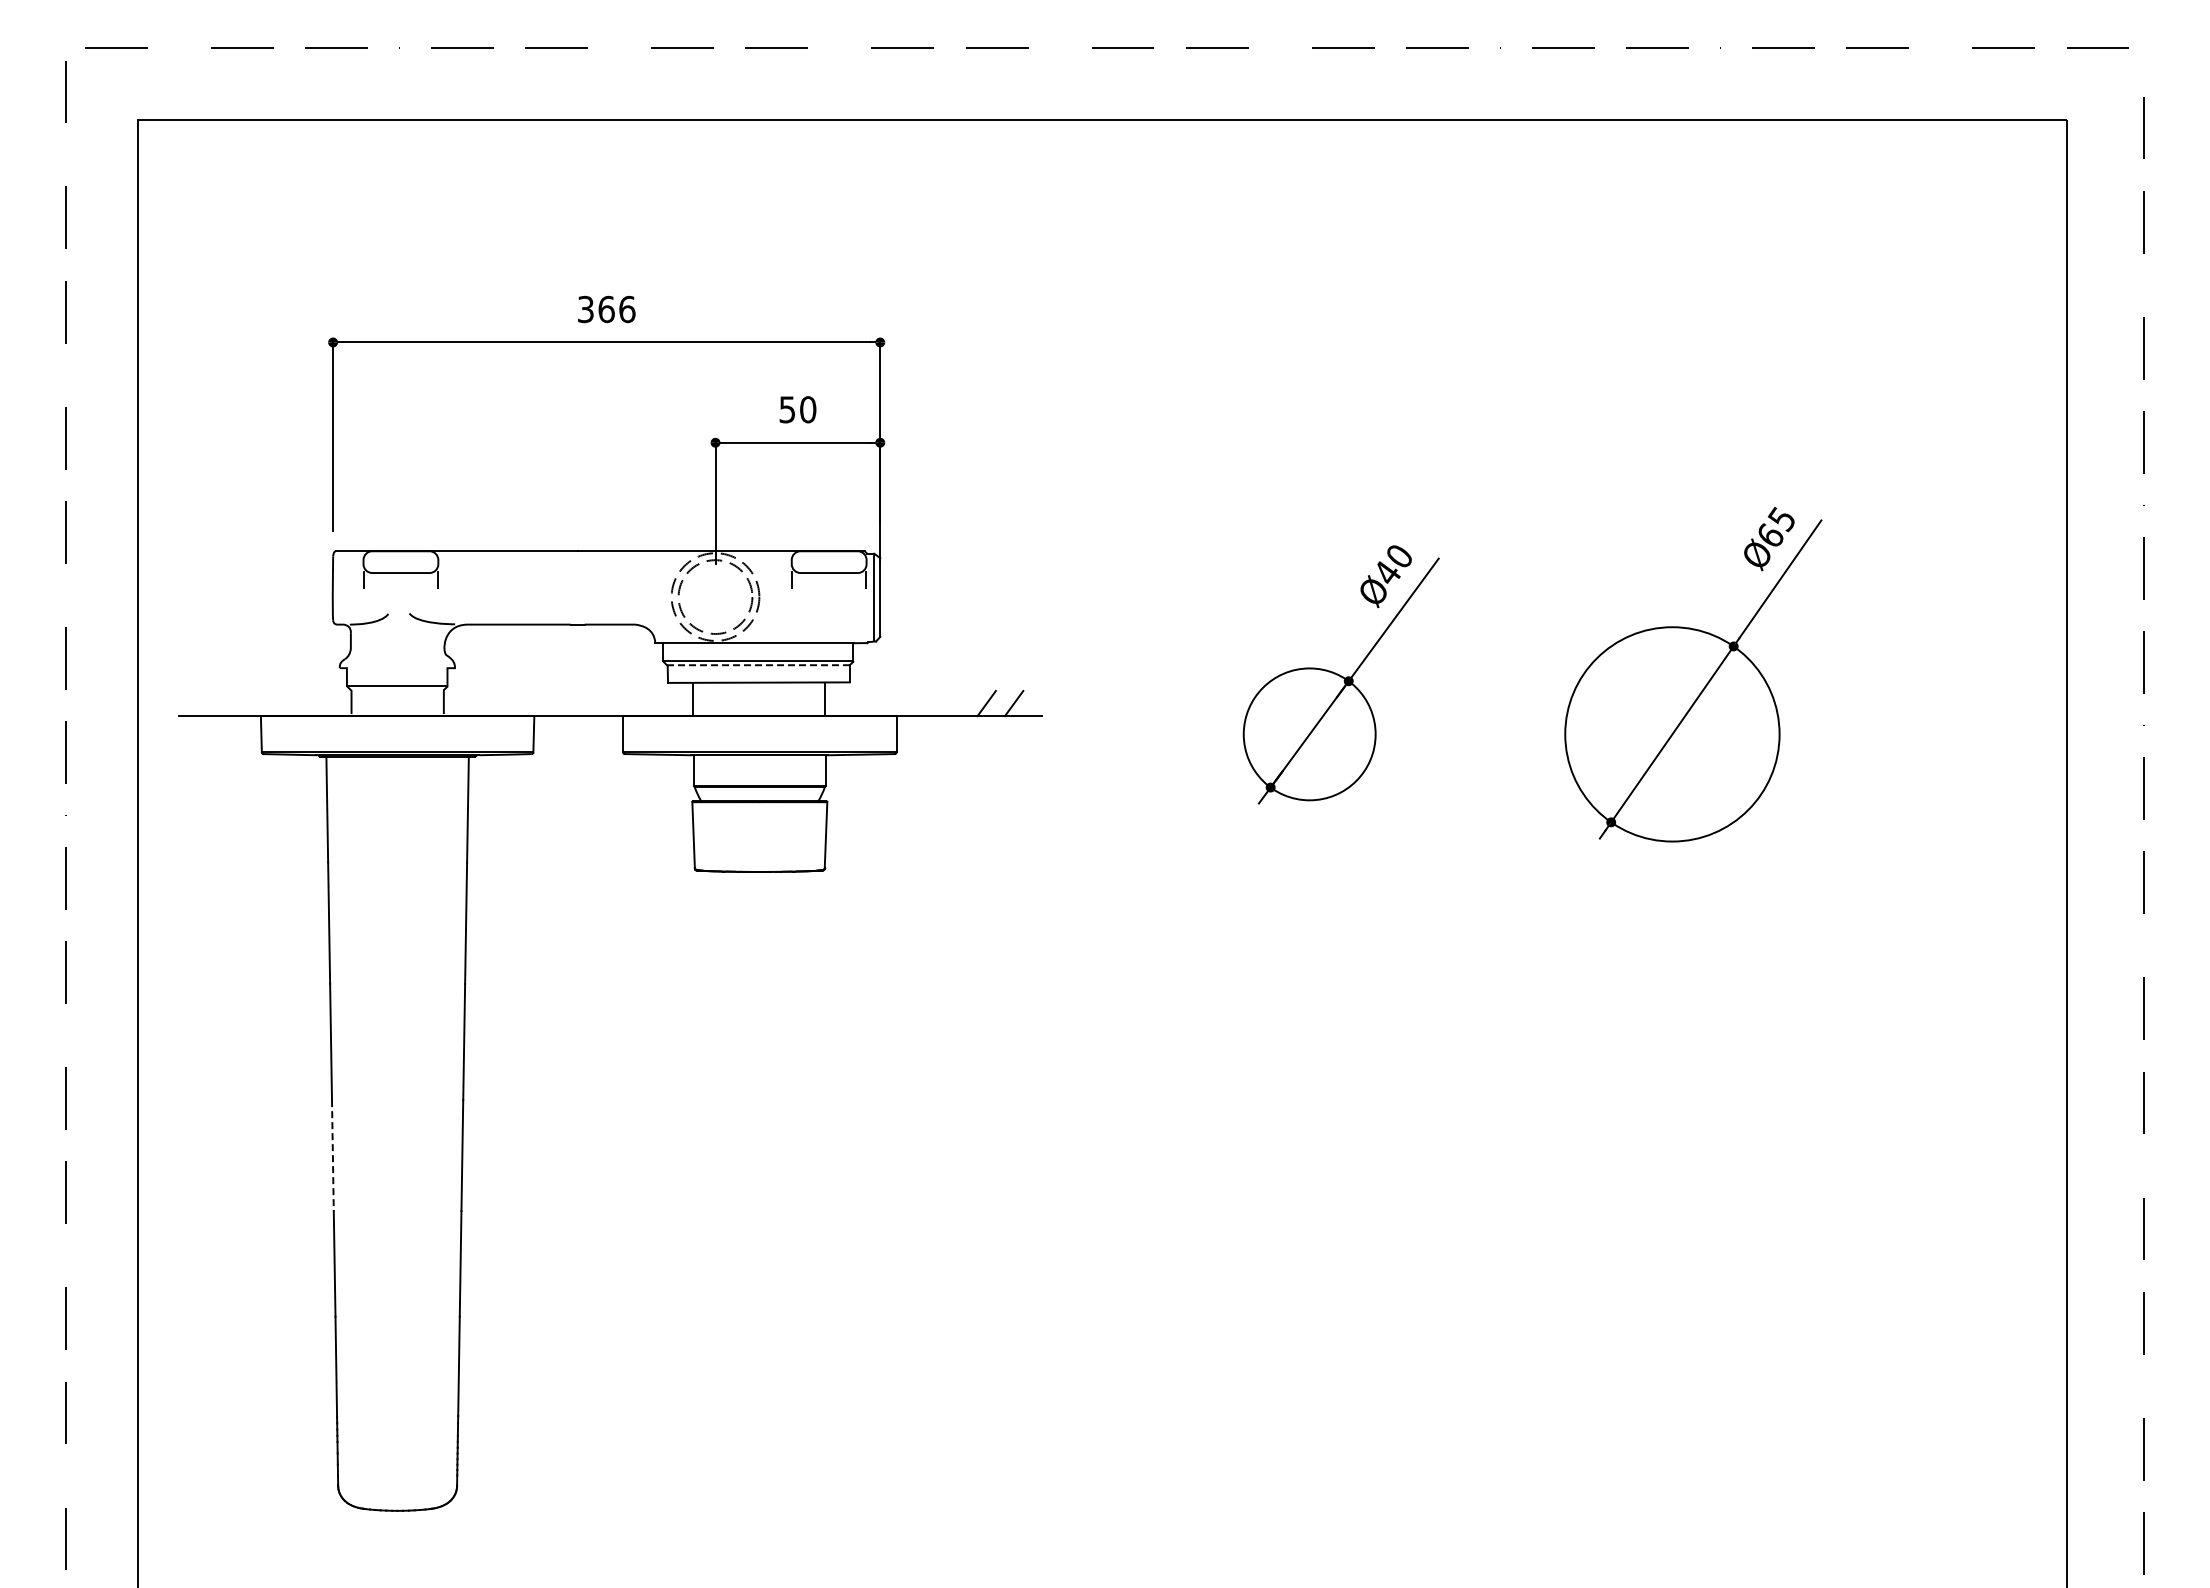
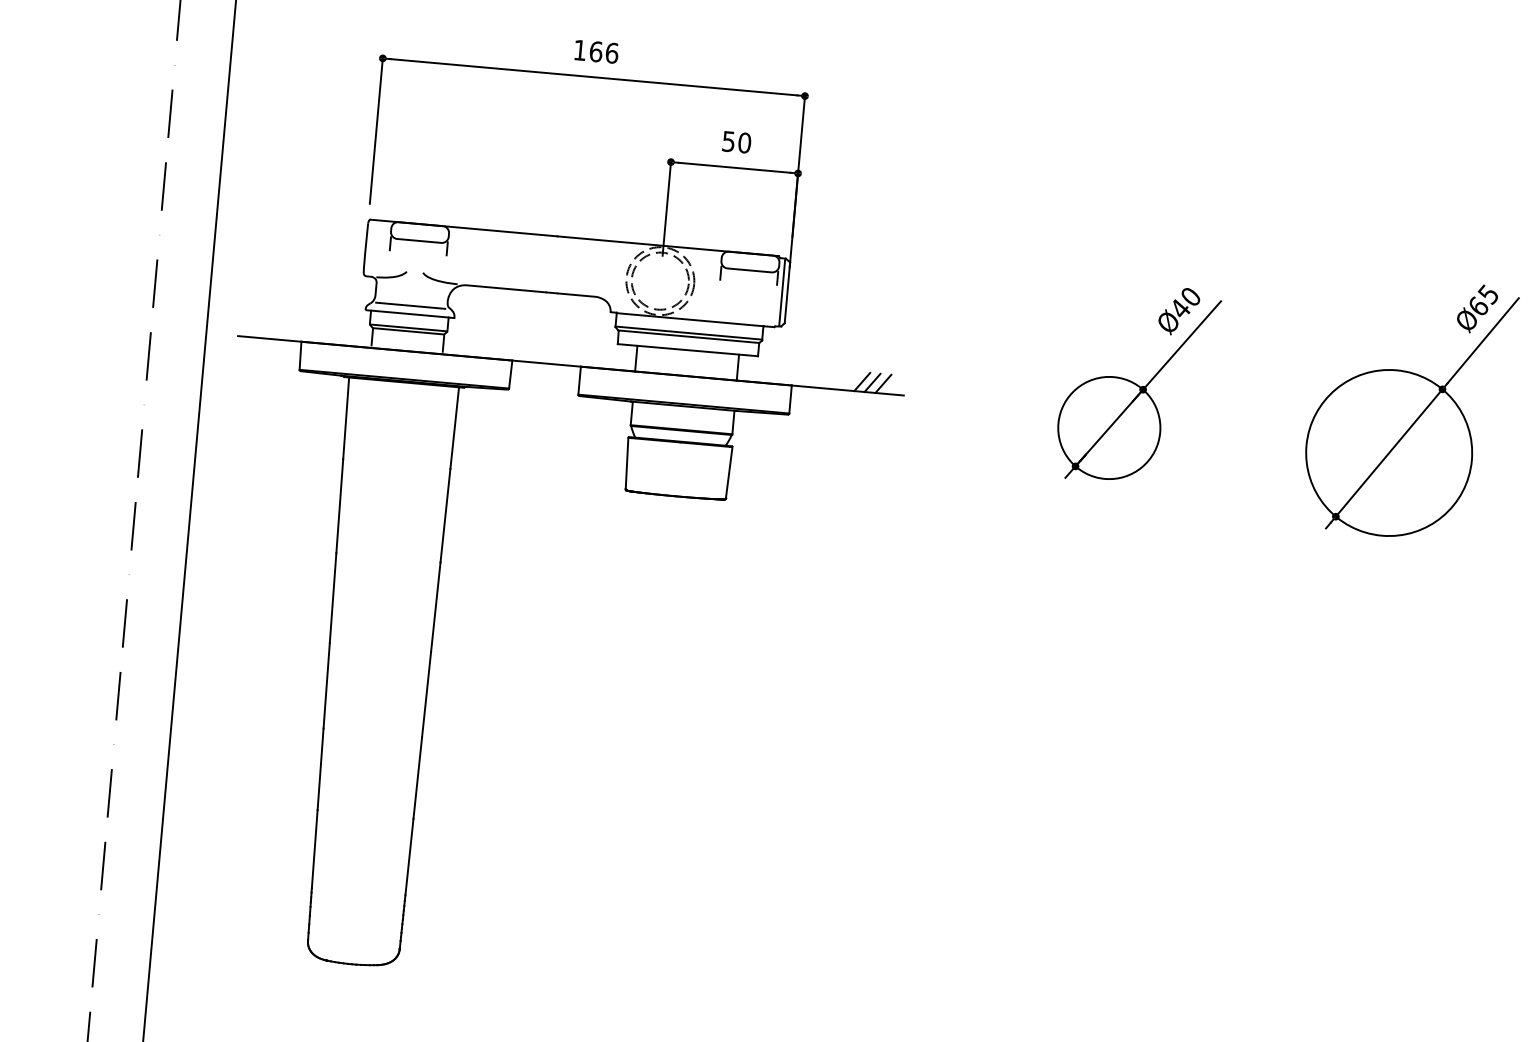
text: (585, 309) -> (579, 50), 366 -> 166
line: (397, 657) -> (410, 305), added
line: (758, 665) -> (688, 336), dashed -> solid
line: (397, 668) -> (410, 314), added
line: (396, 690) -> (407, 331), added
line: (999, 703) -> (872, 382), added
line: (332, 1156) -> (326, 686), dashed -> solid

